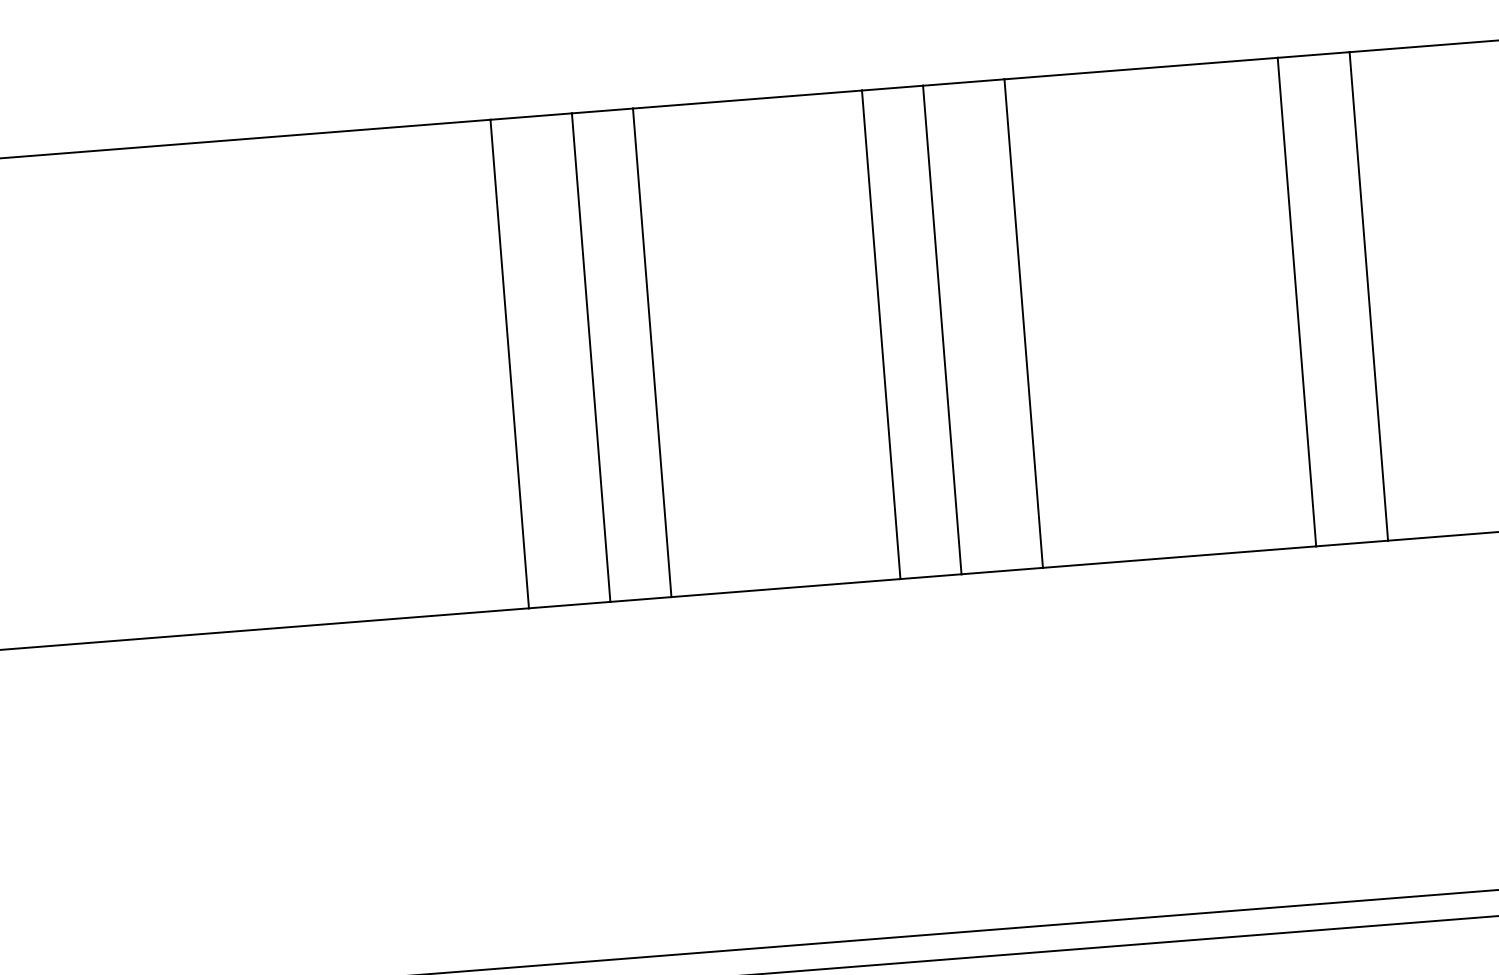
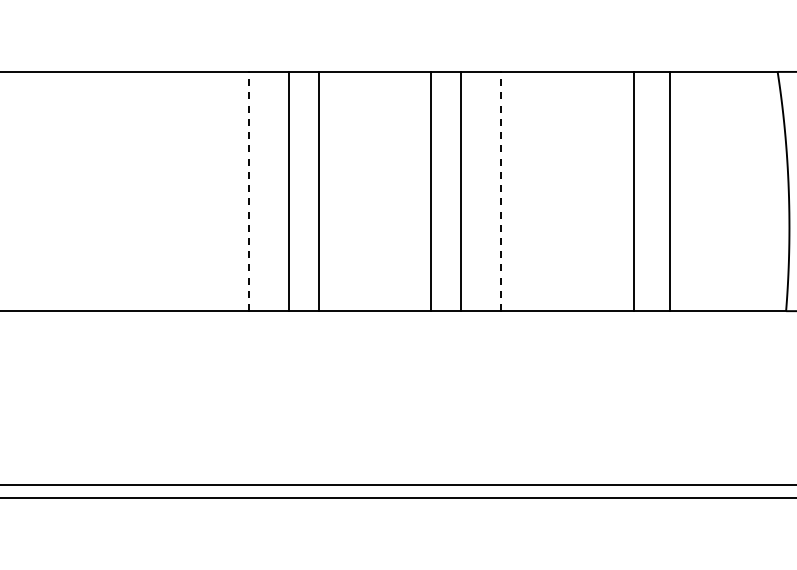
line: (1023, 323) -> (500, 191), solid -> dashed
line: (509, 364) -> (248, 191), solid -> dashed

